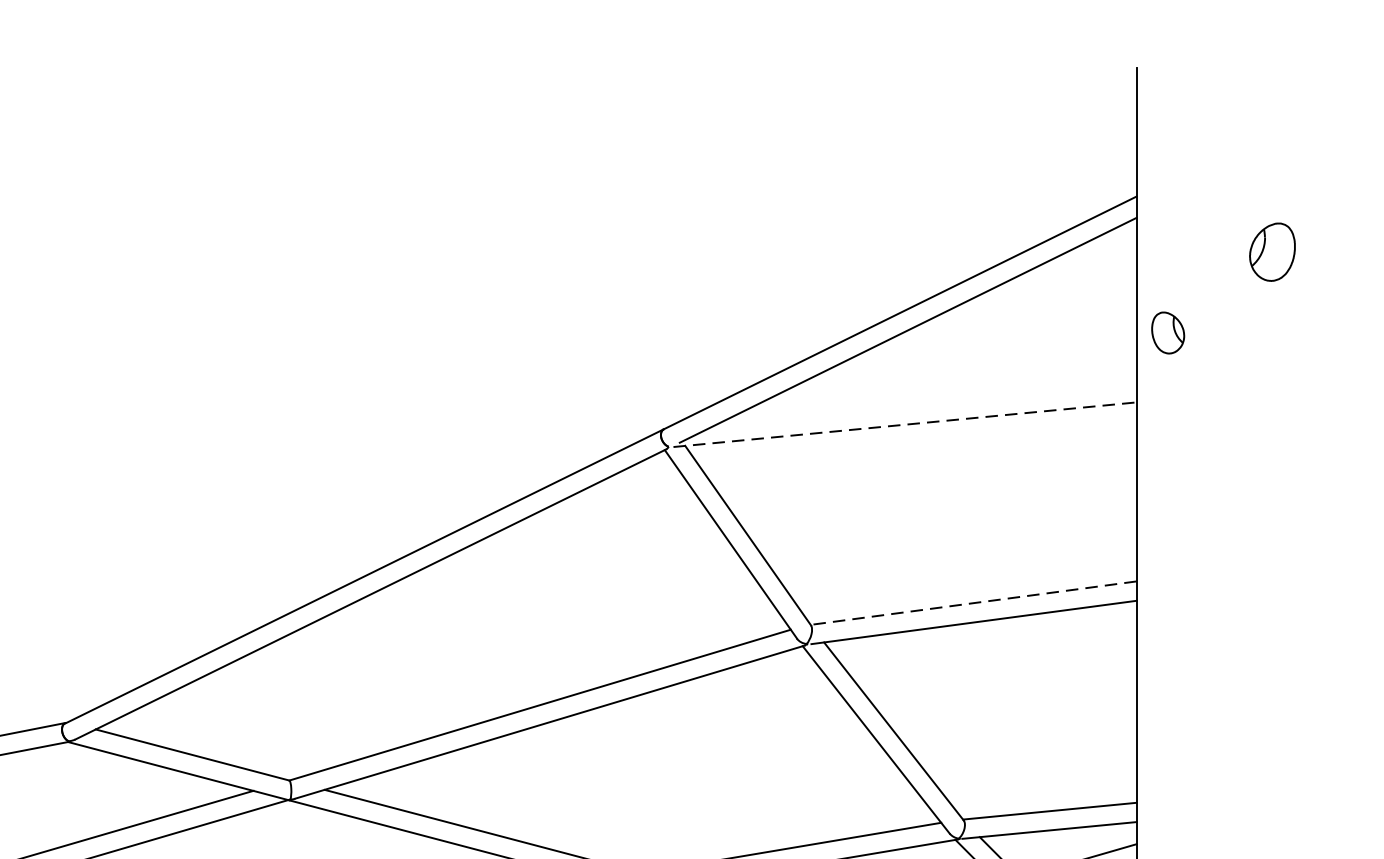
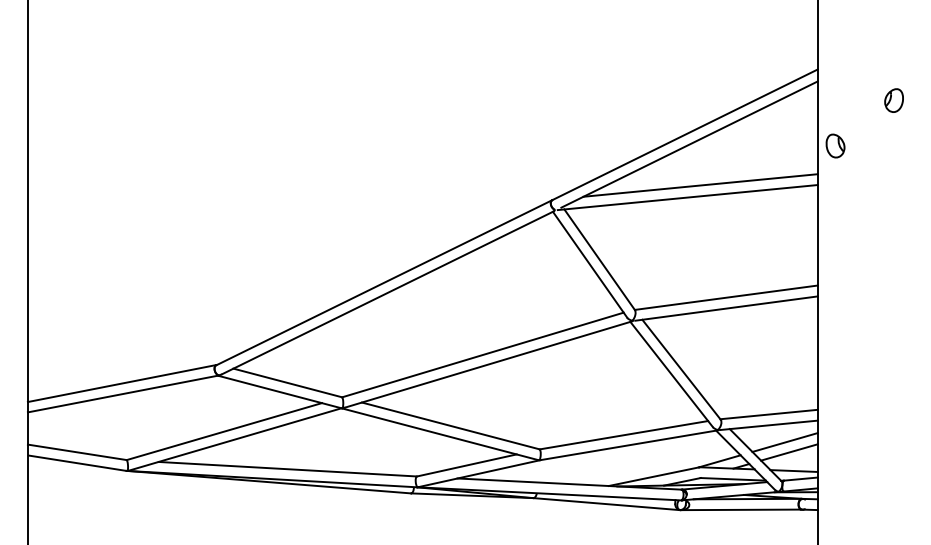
part: (1271, 251) -> (893, 100), size x0.71
line: (927, 403) -> (700, 185), added
line: (904, 424) -> (687, 197), dashed -> solid
line: (972, 602) -> (725, 297), dashed -> solid

